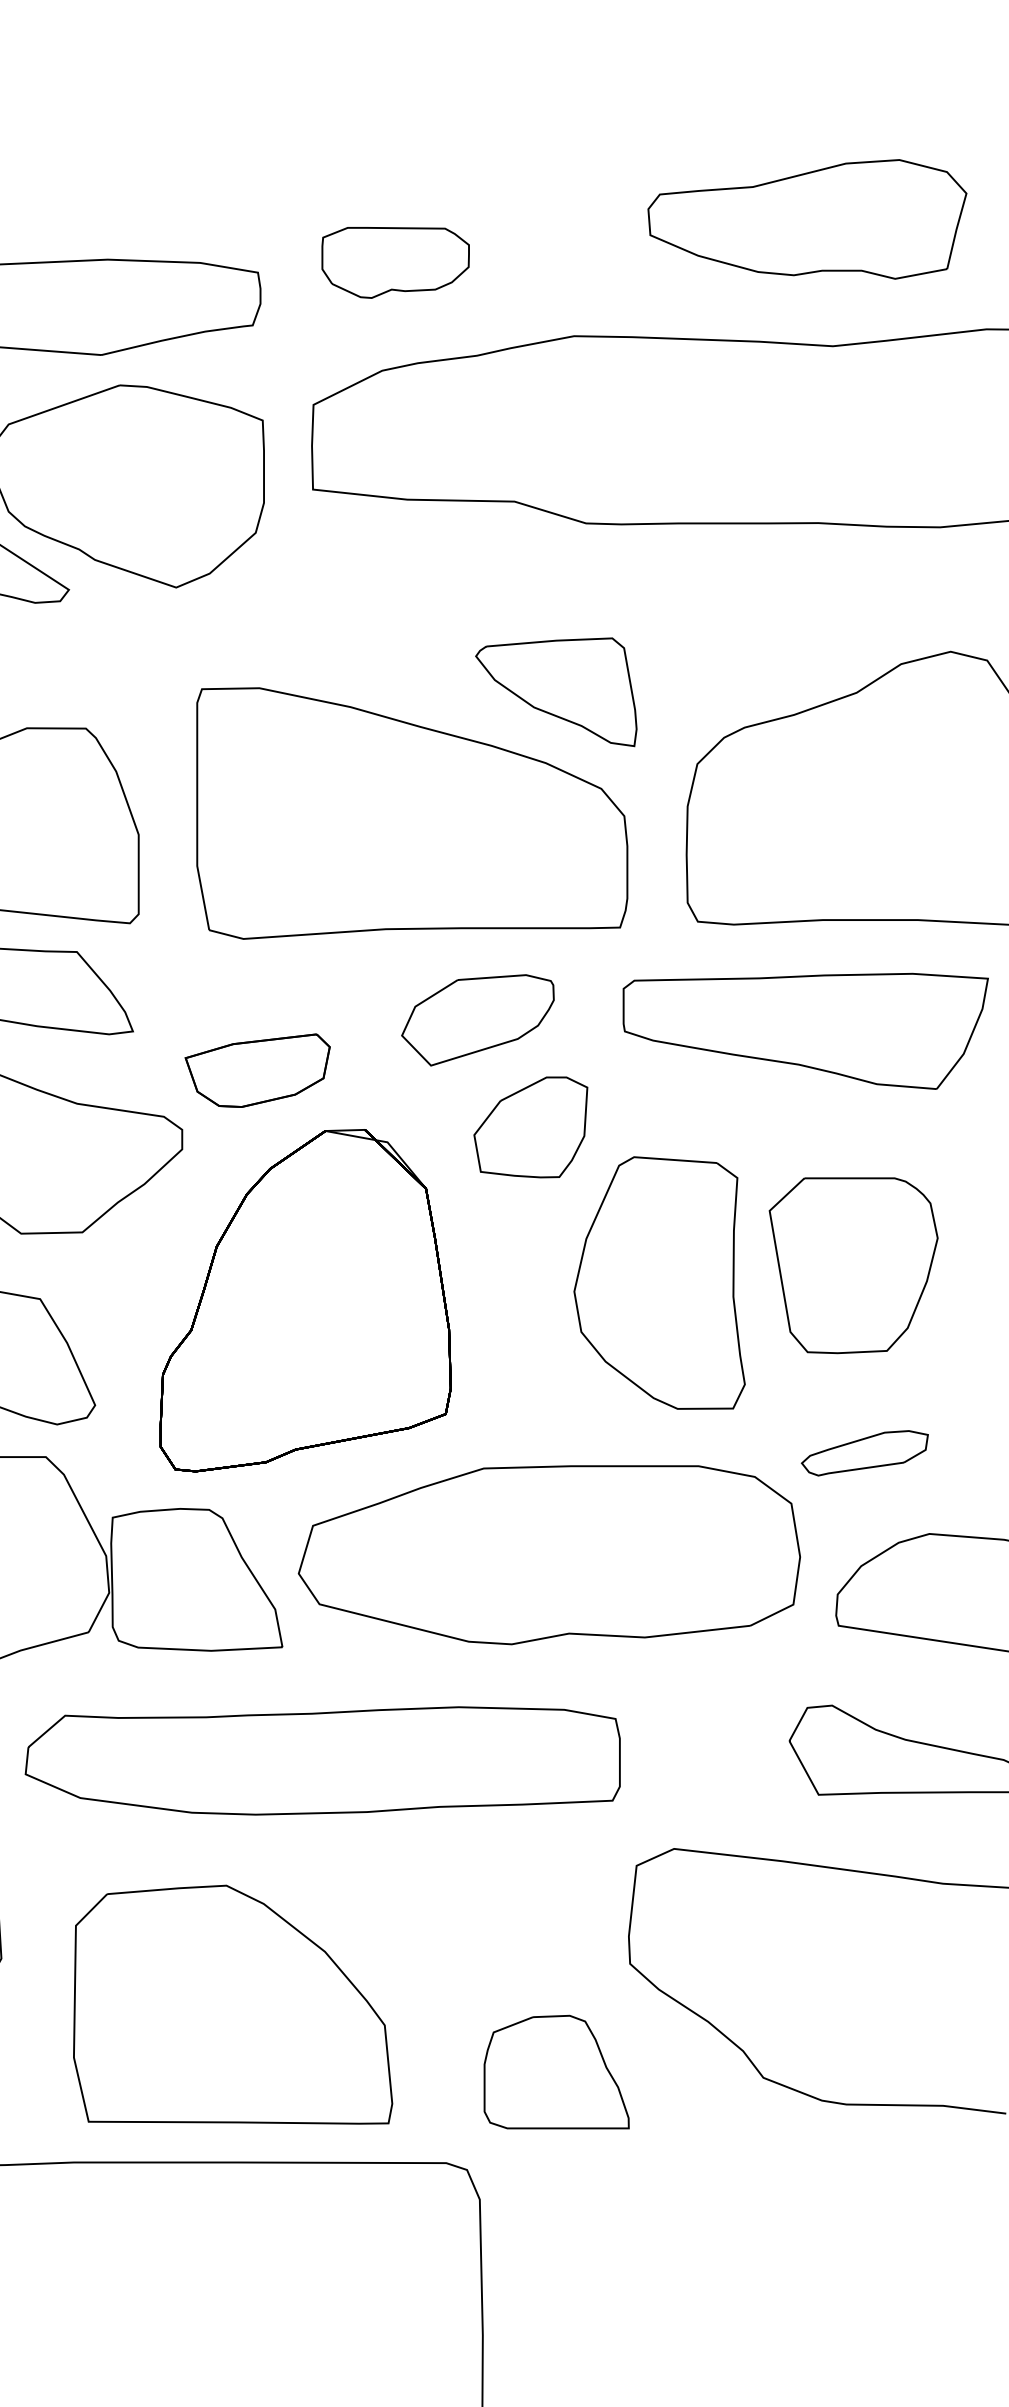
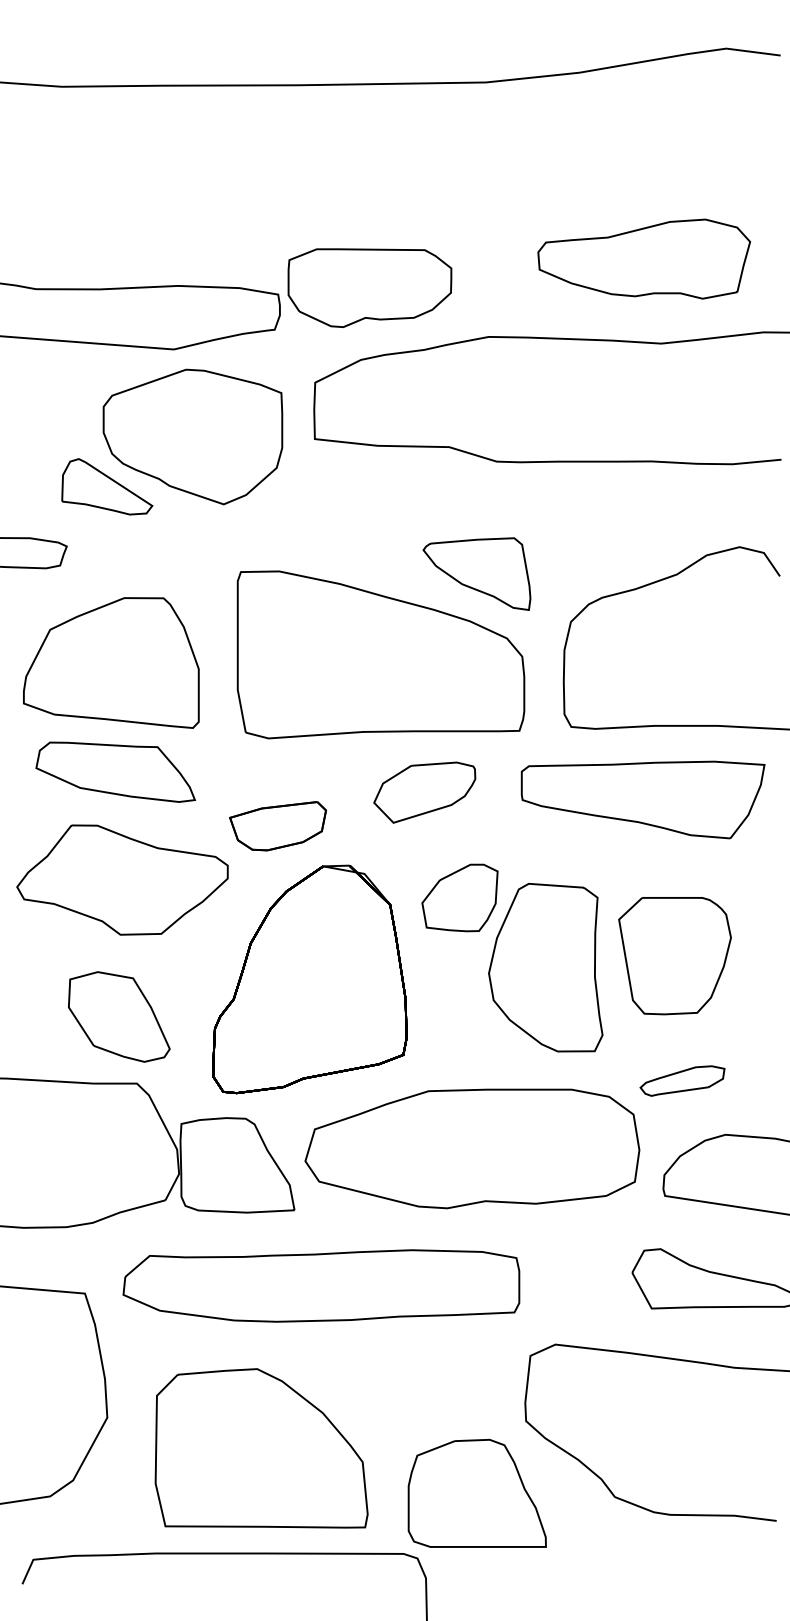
part: (394, 261) -> (369, 287), size x1.67
part: (530, 1126) -> (459, 897), moved
part: (555, 2070) -> (476, 1492), size x1.43

